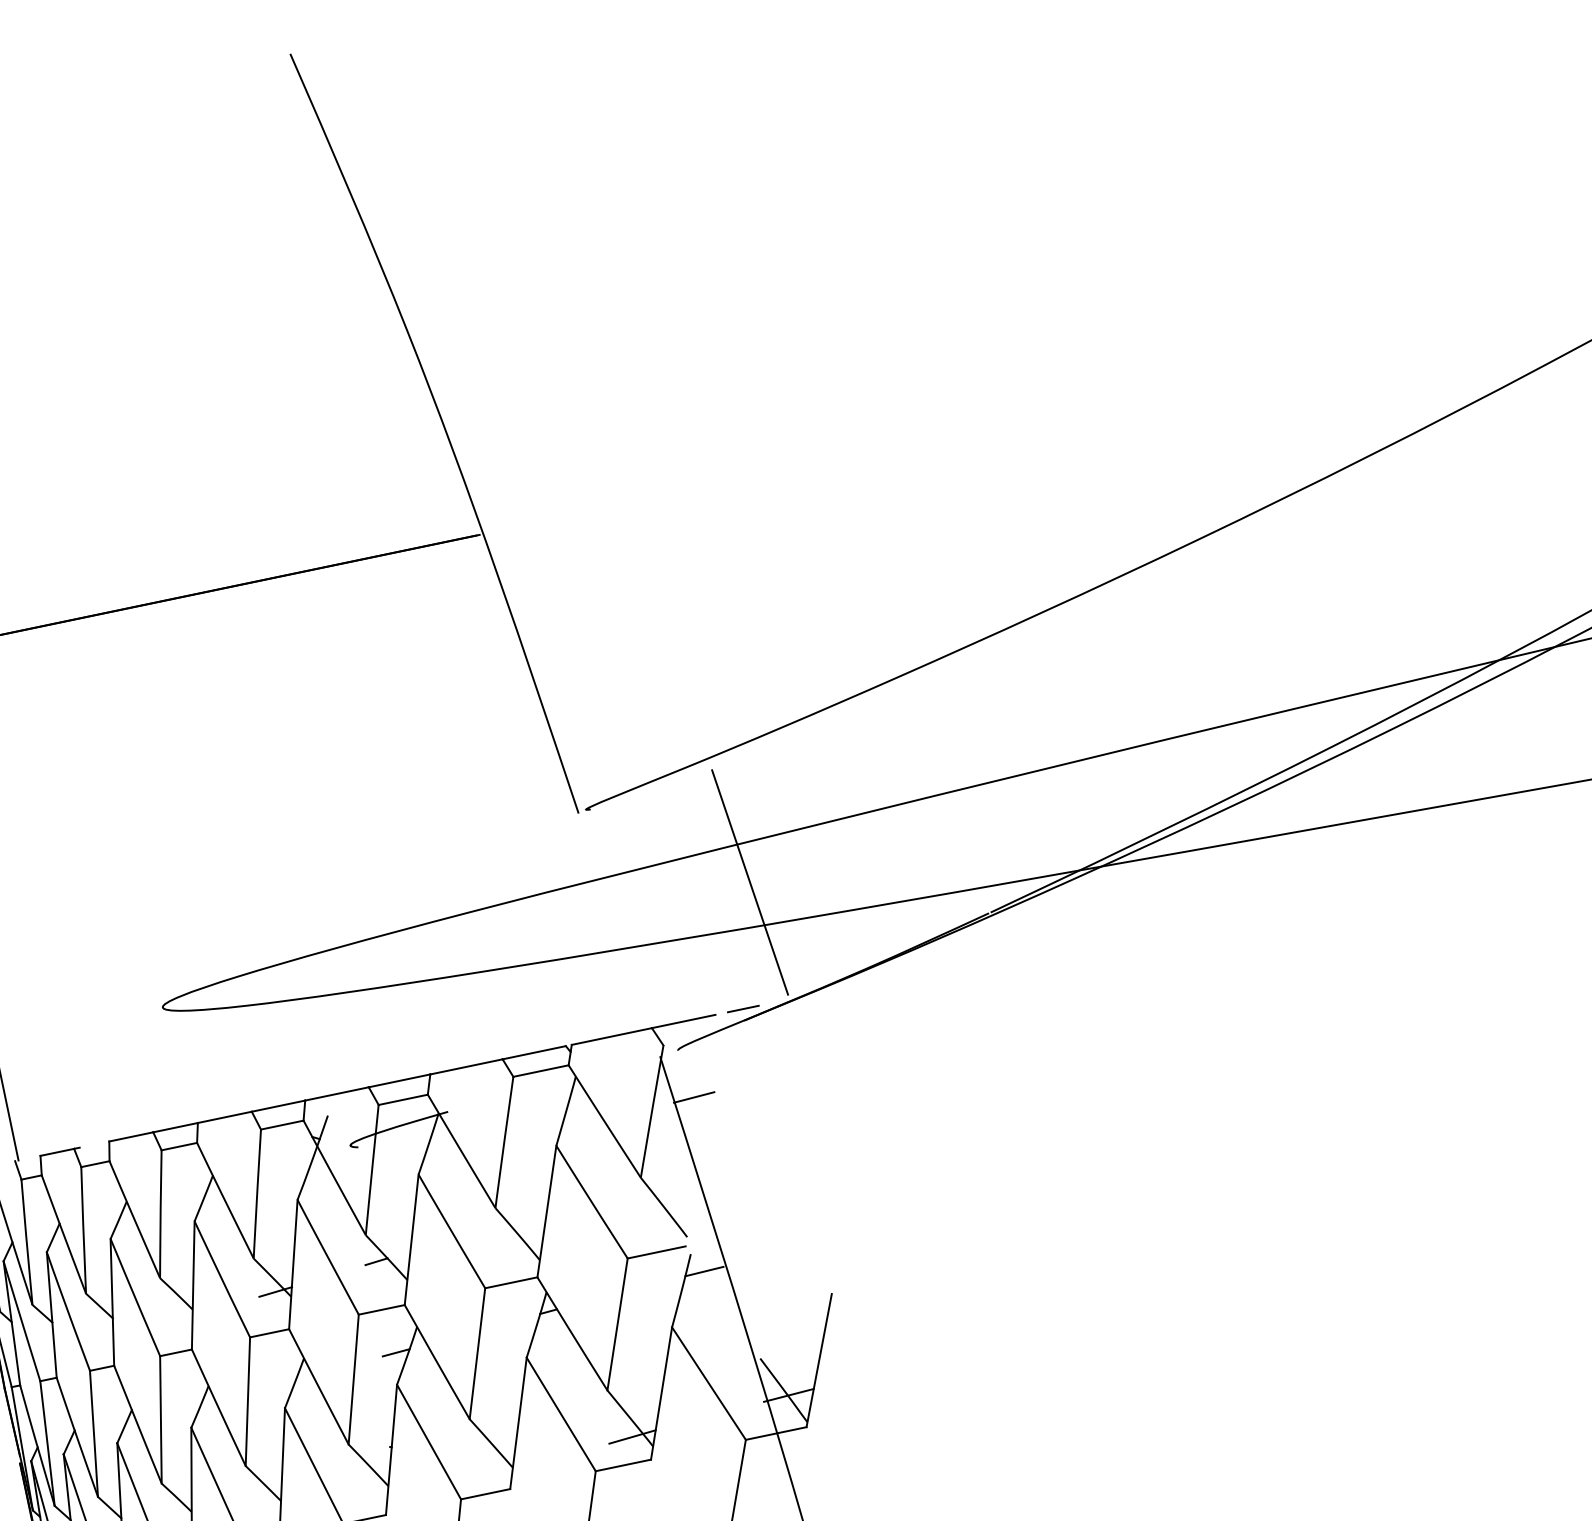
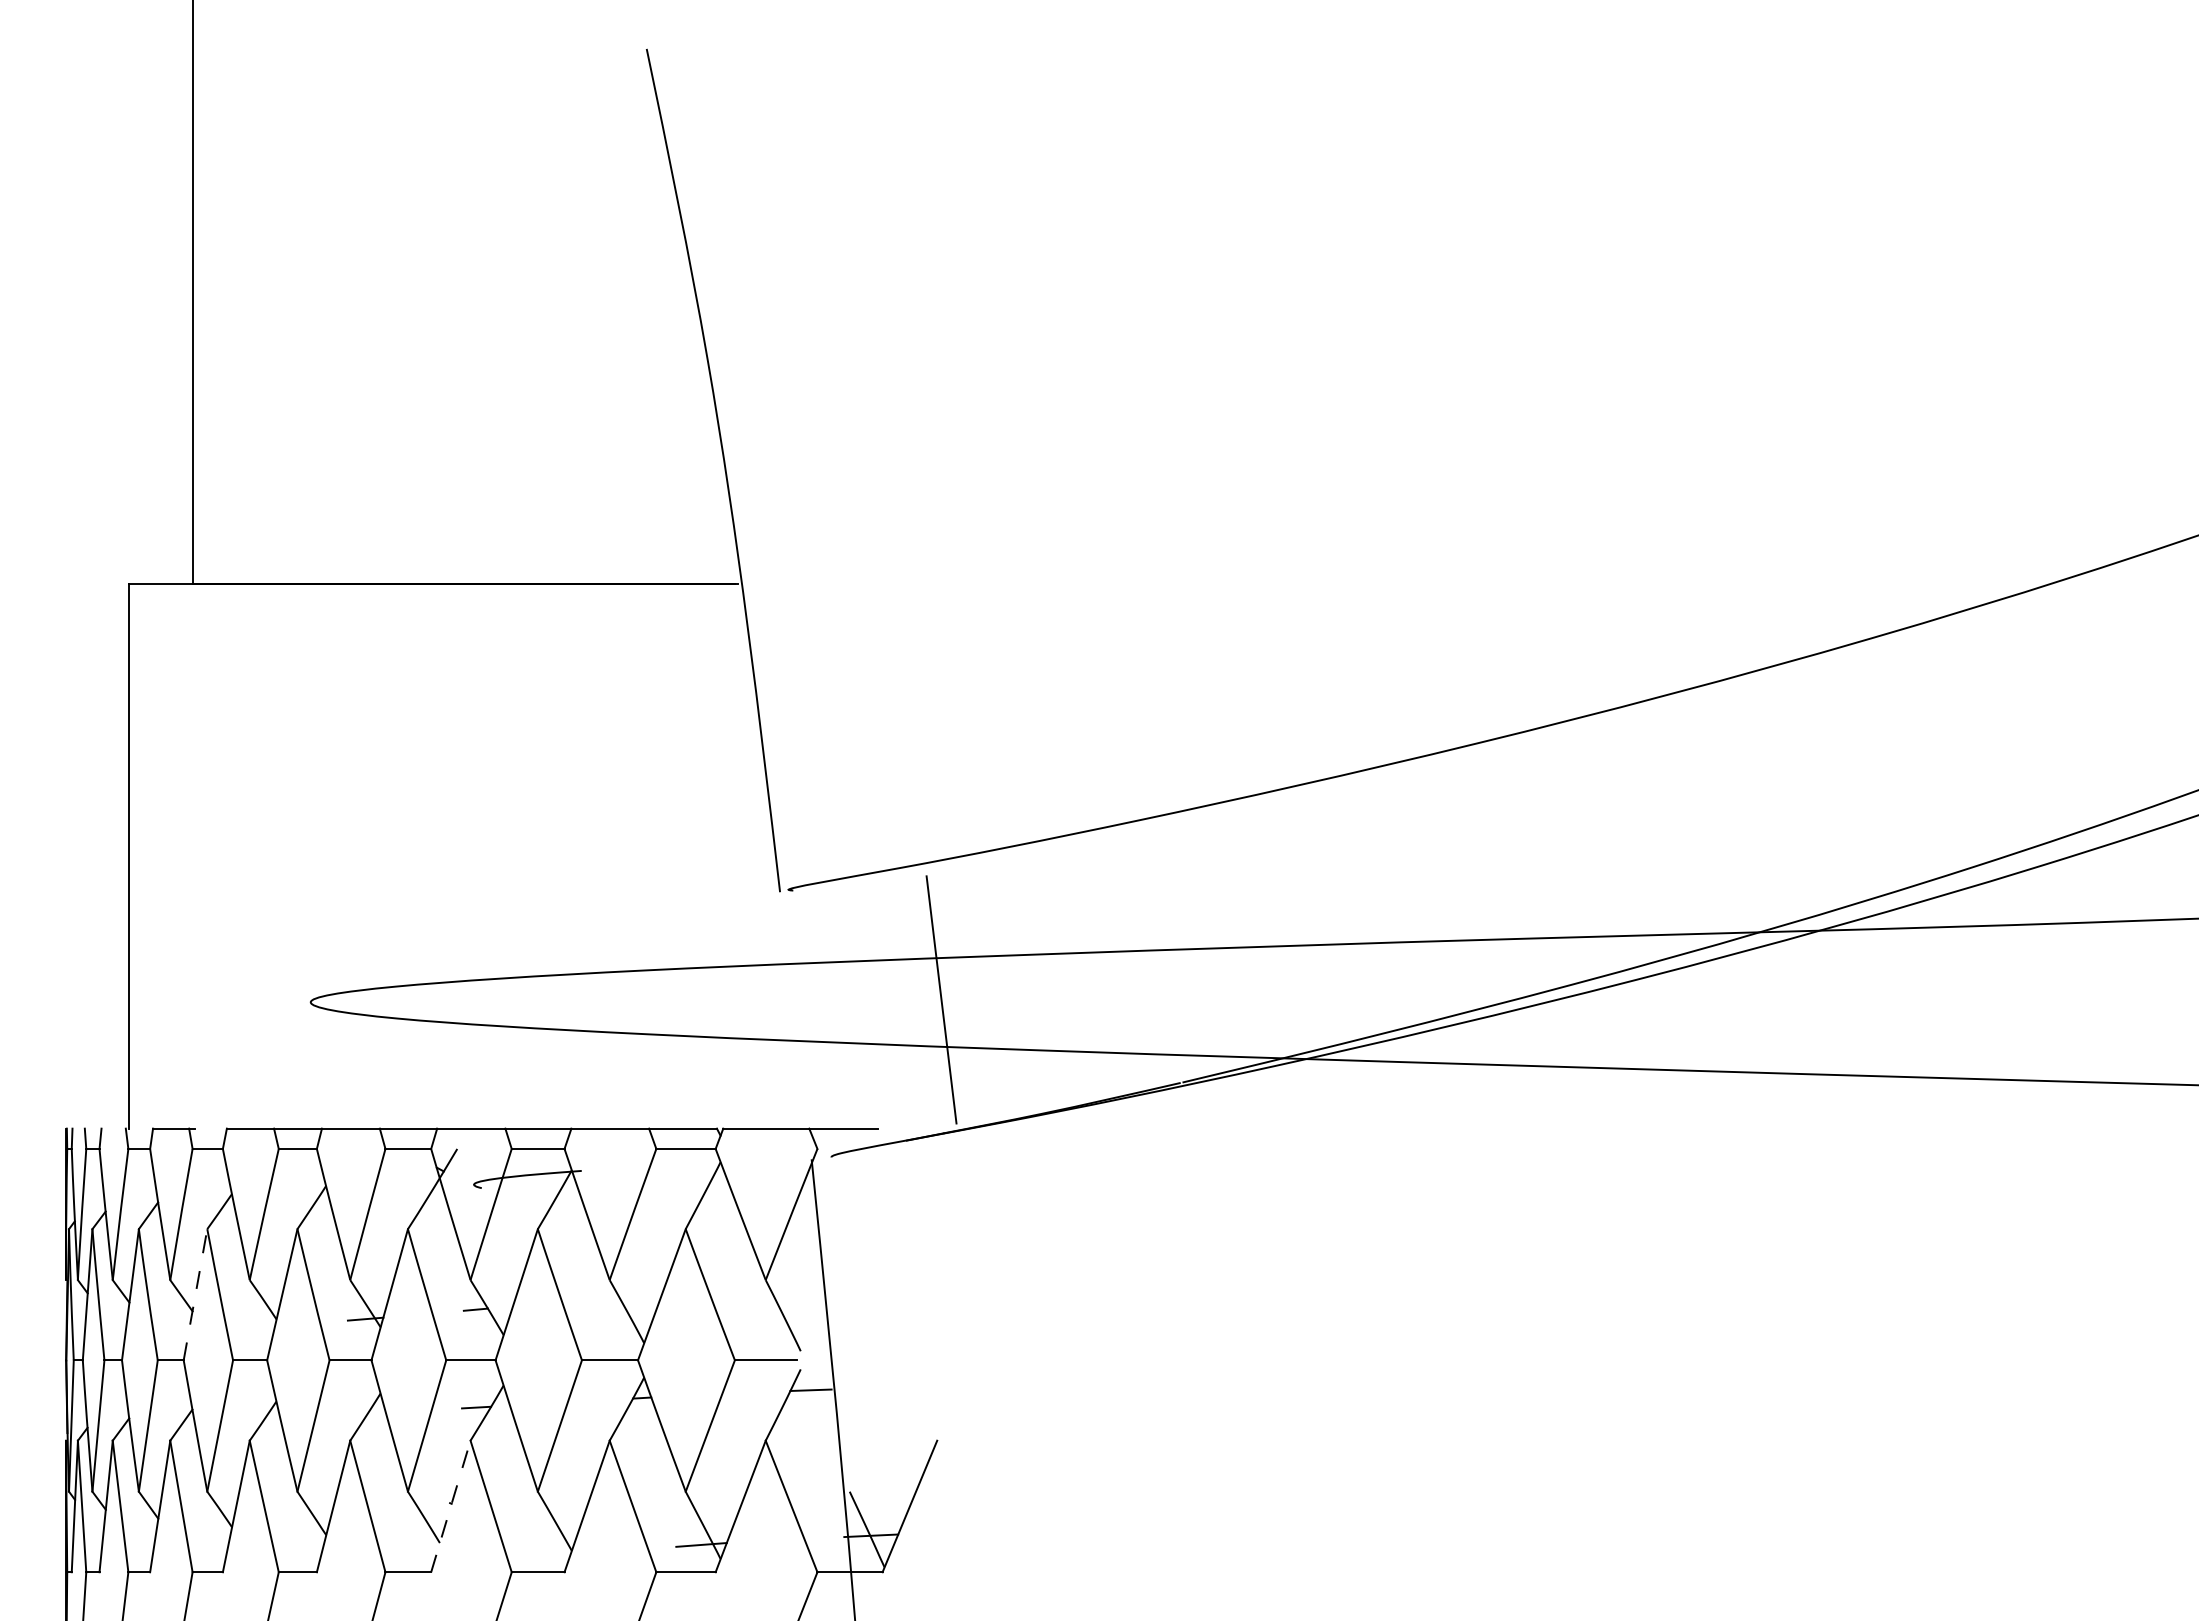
line: (742, 1009) -> (906, 1128), removed
line: (693, 1097) -> (837, 1208), removed
line: (112, 1302) -> (195, 1294), solid -> dashed
line: (391, 1450) -> (450, 1506), solid -> dashed

